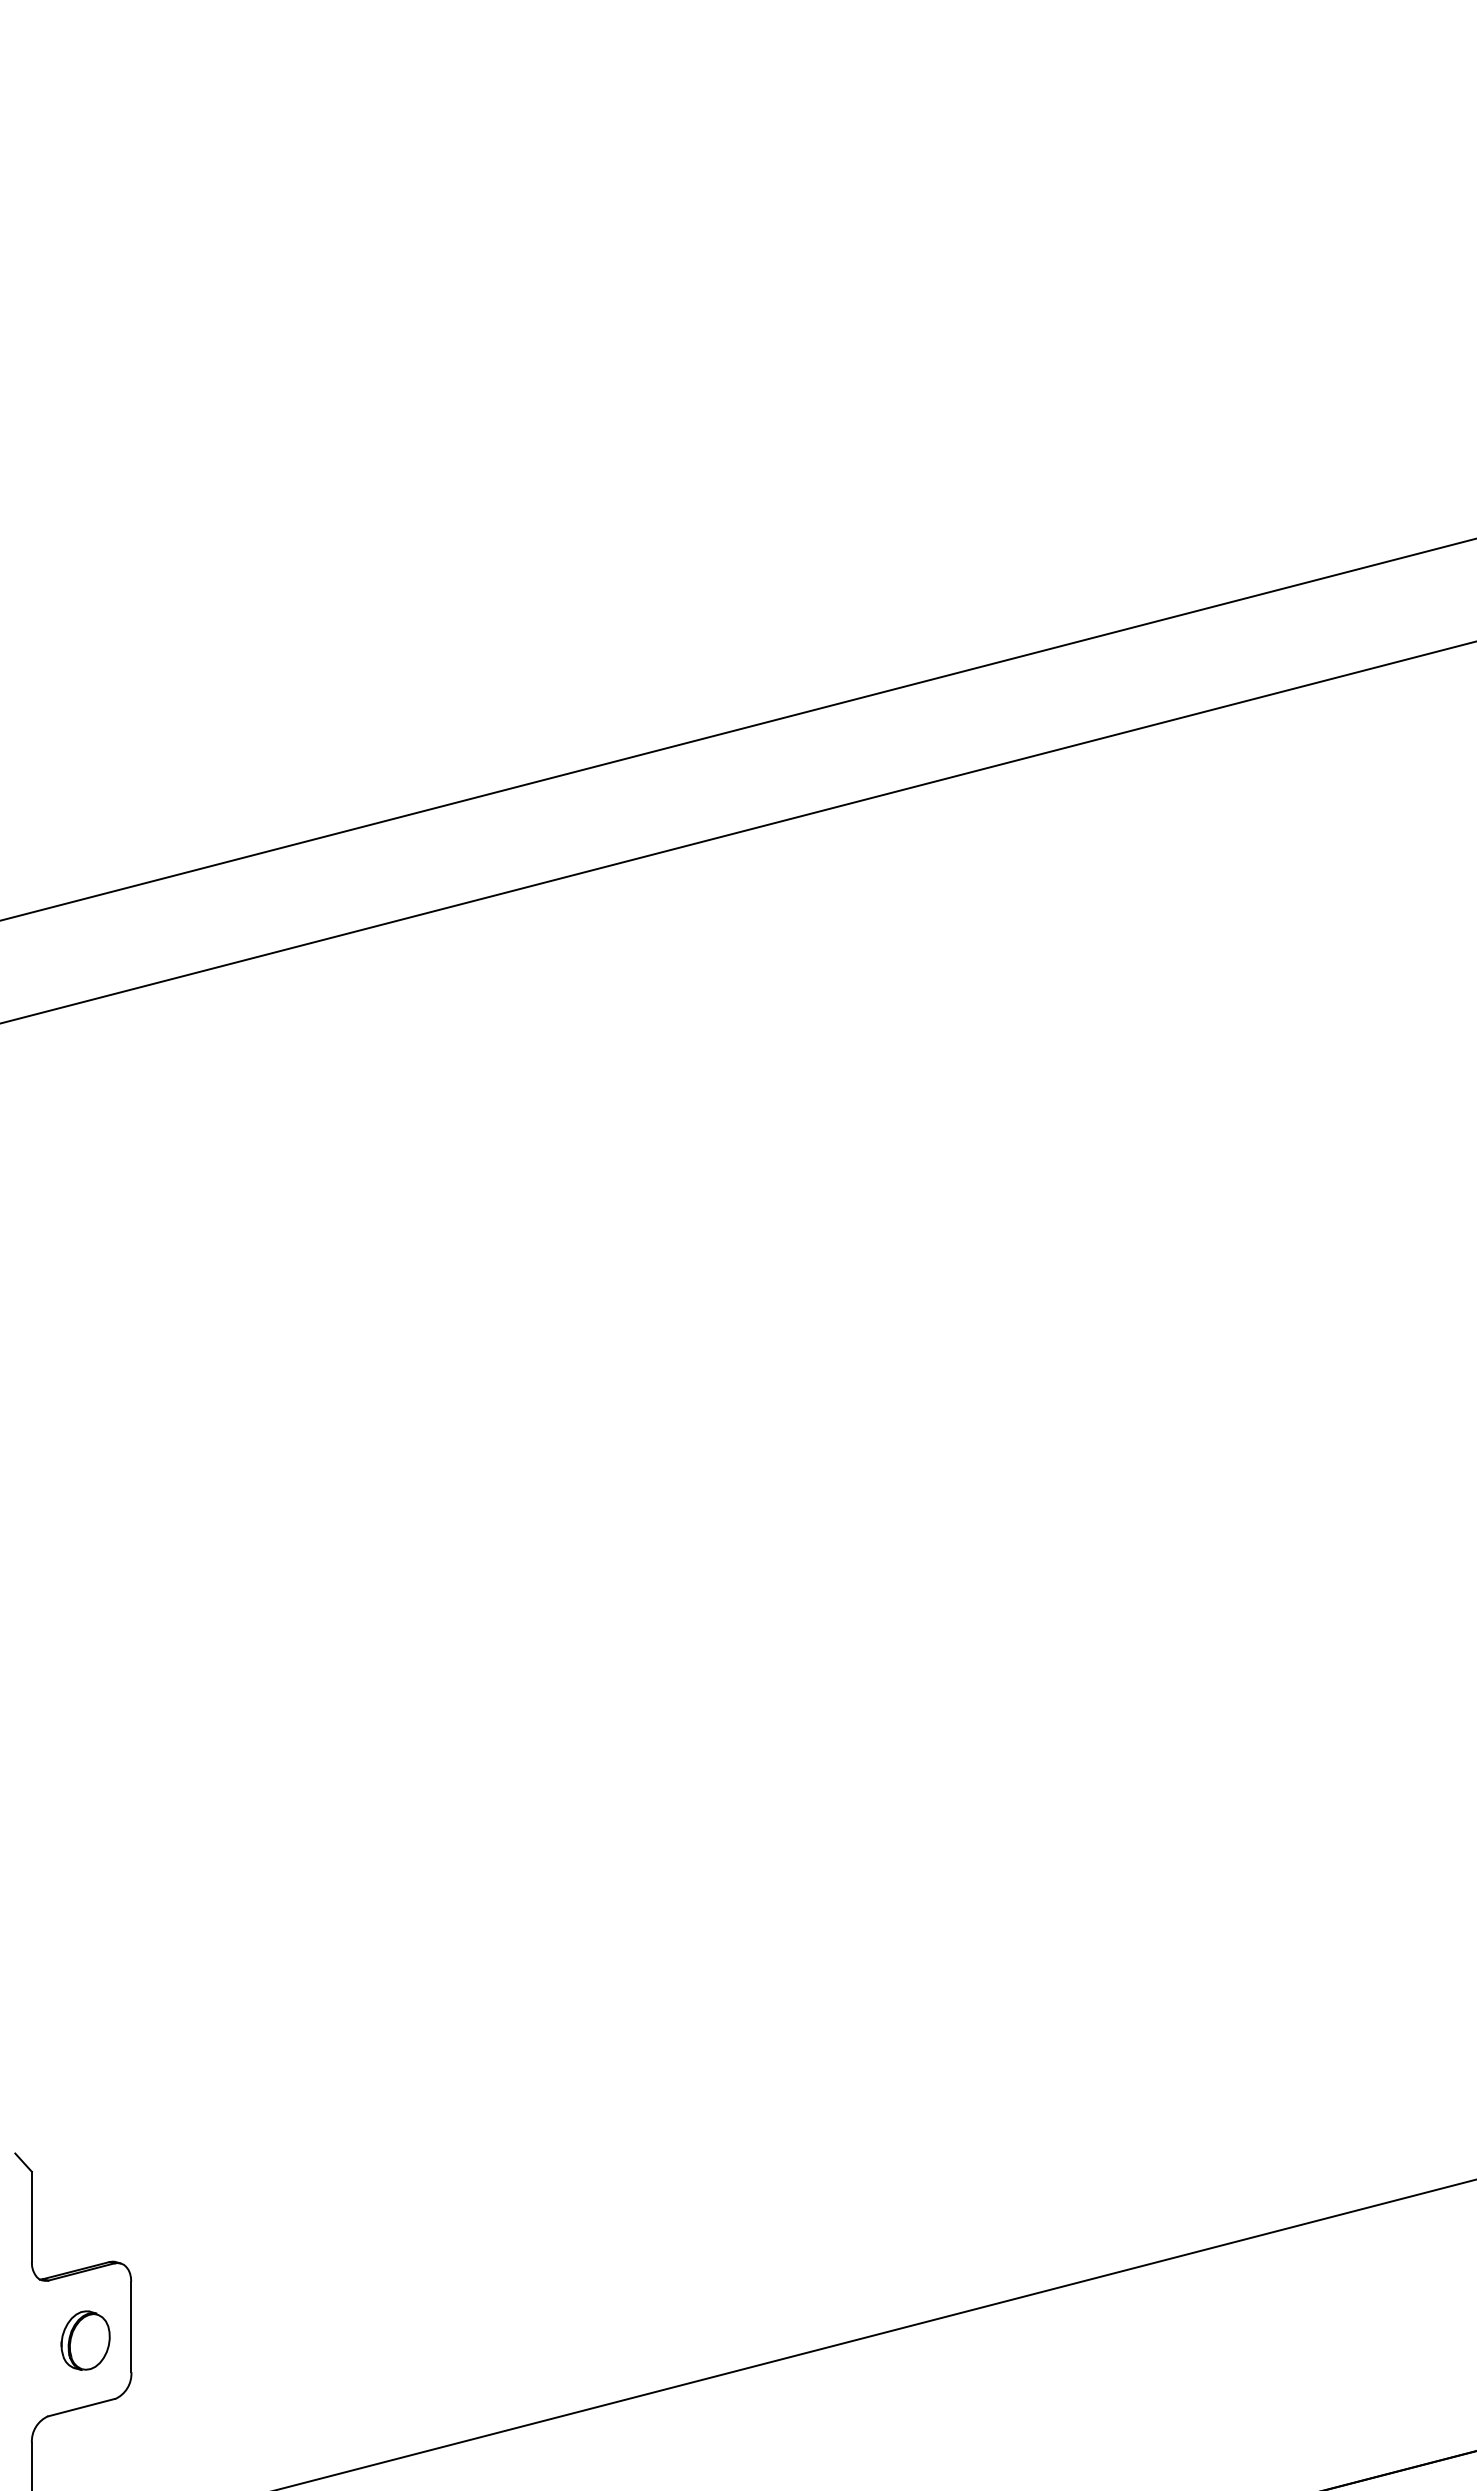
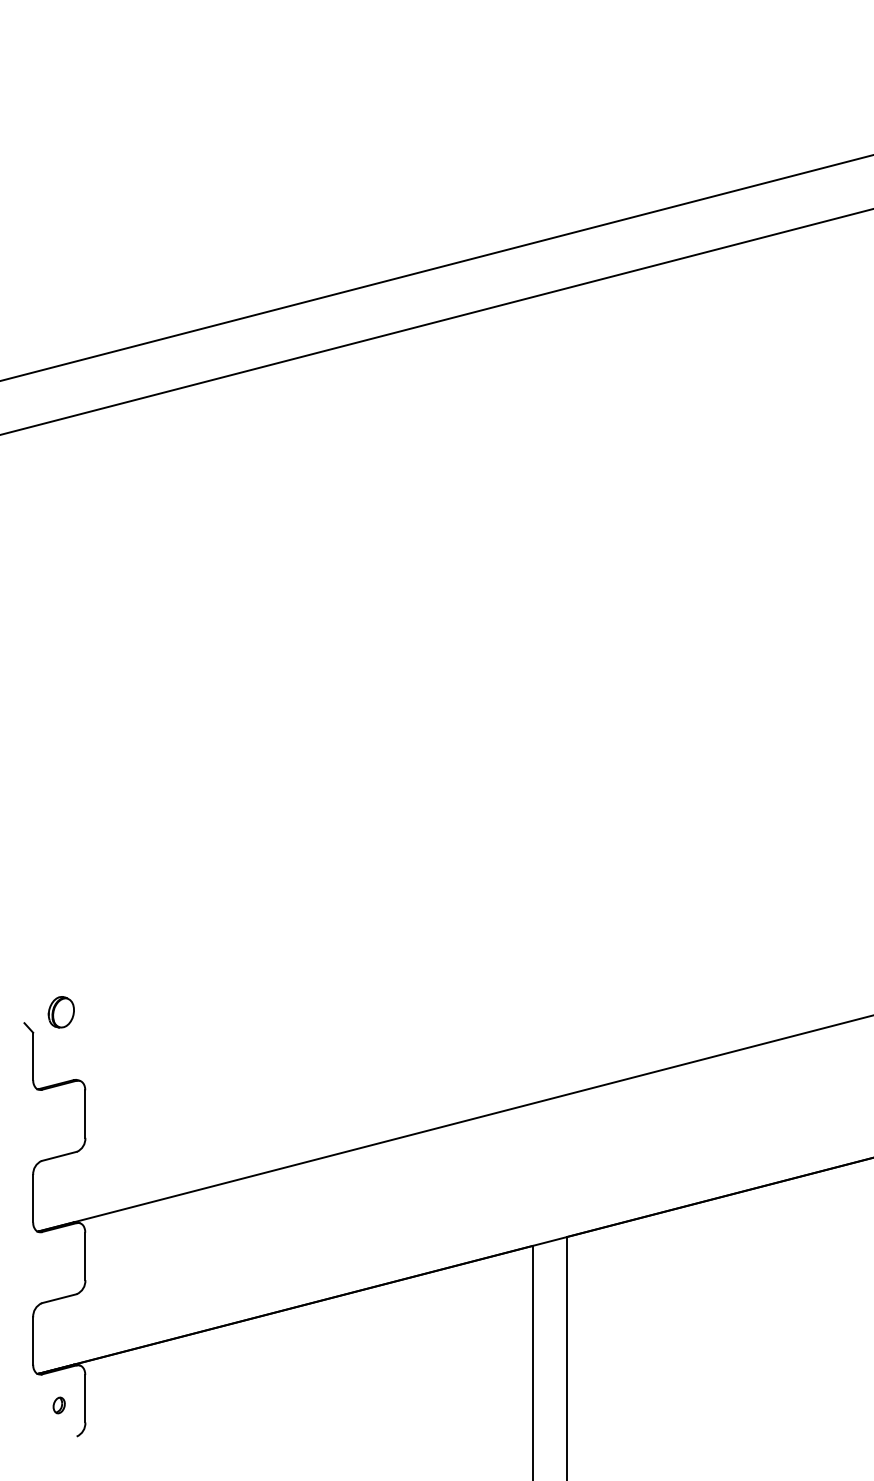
part: (83, 2341) -> (60, 1012), moved

